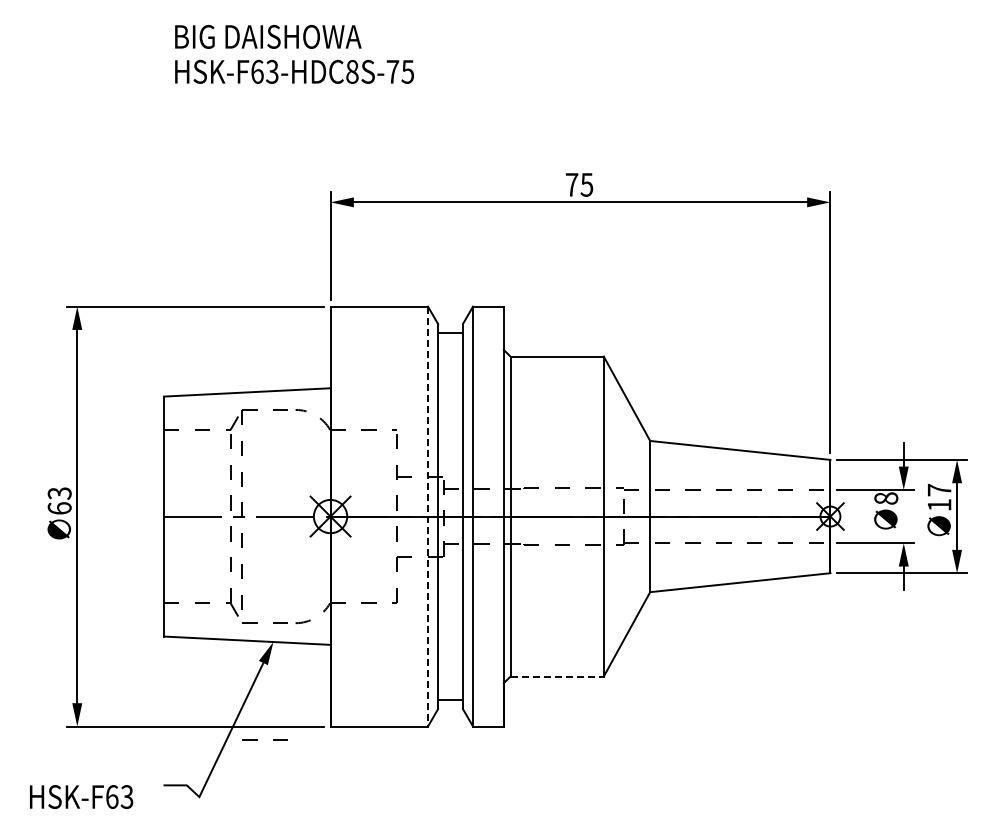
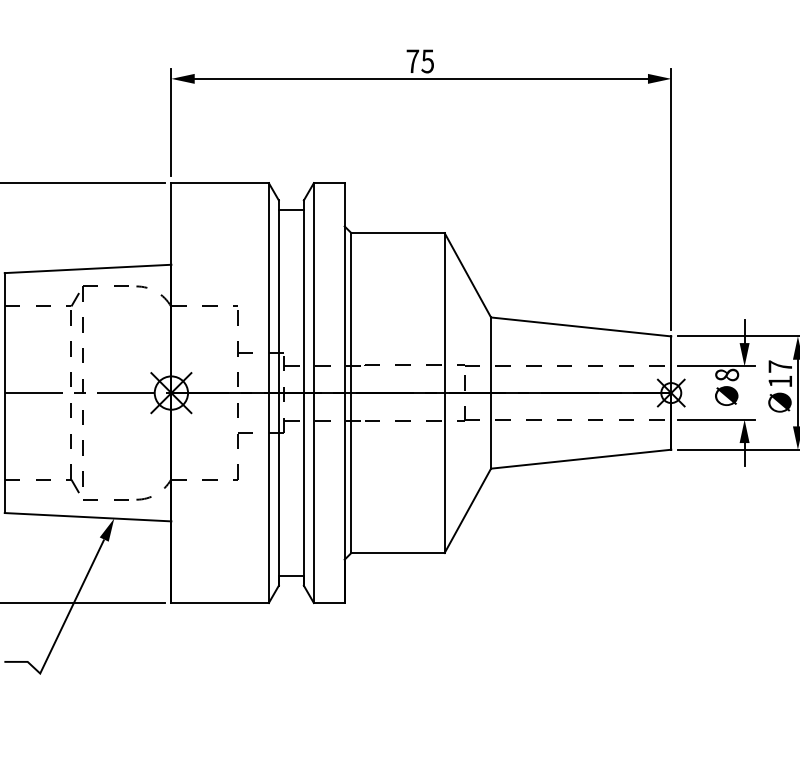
line: (428, 516) -> (269, 393), dashed -> solid
line: (557, 676) -> (398, 553), dashed -> solid
line: (257, 739) -> (98, 616), removed

